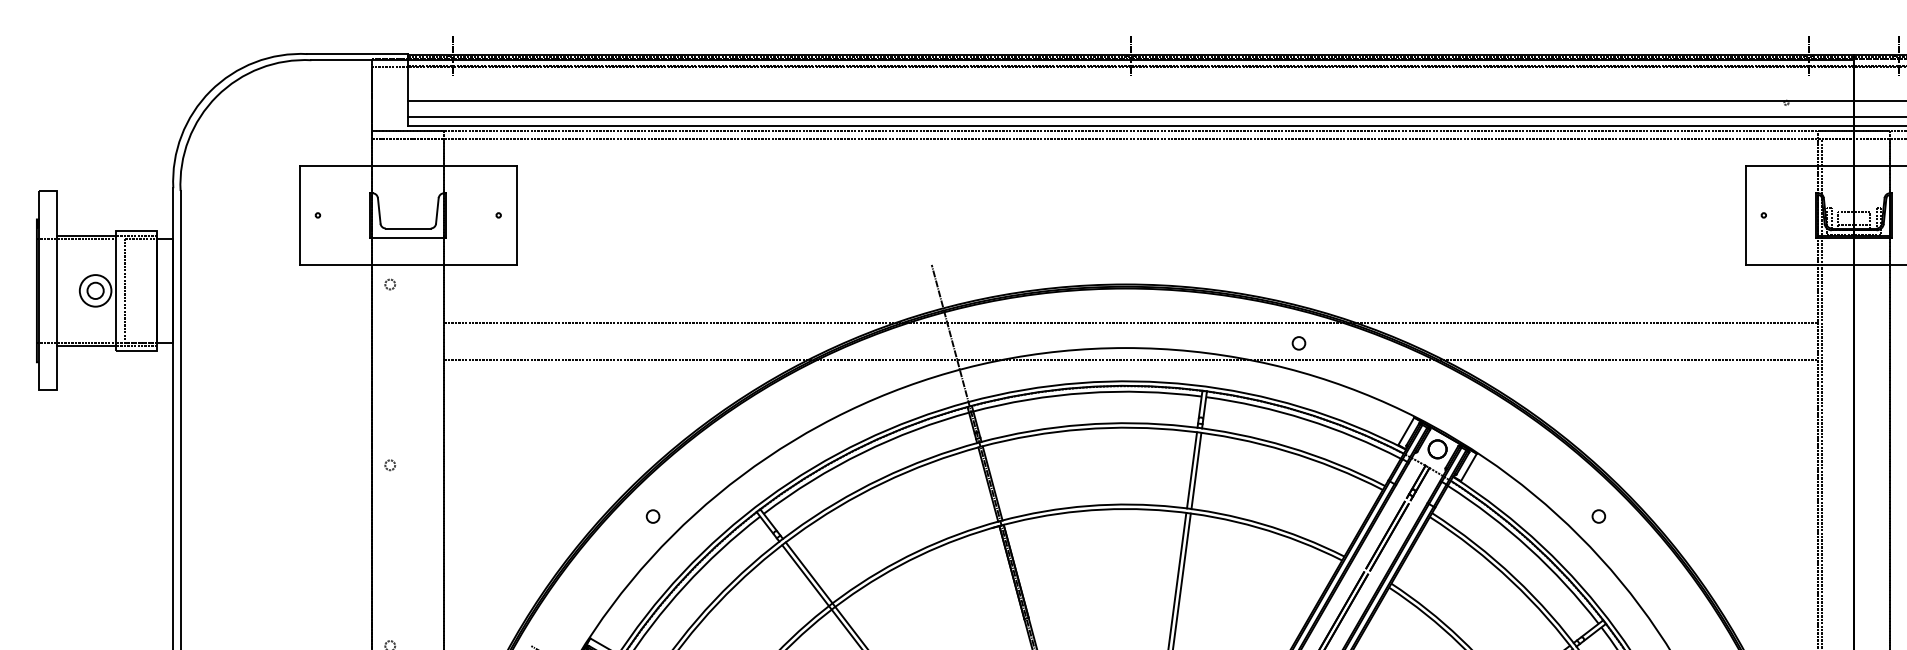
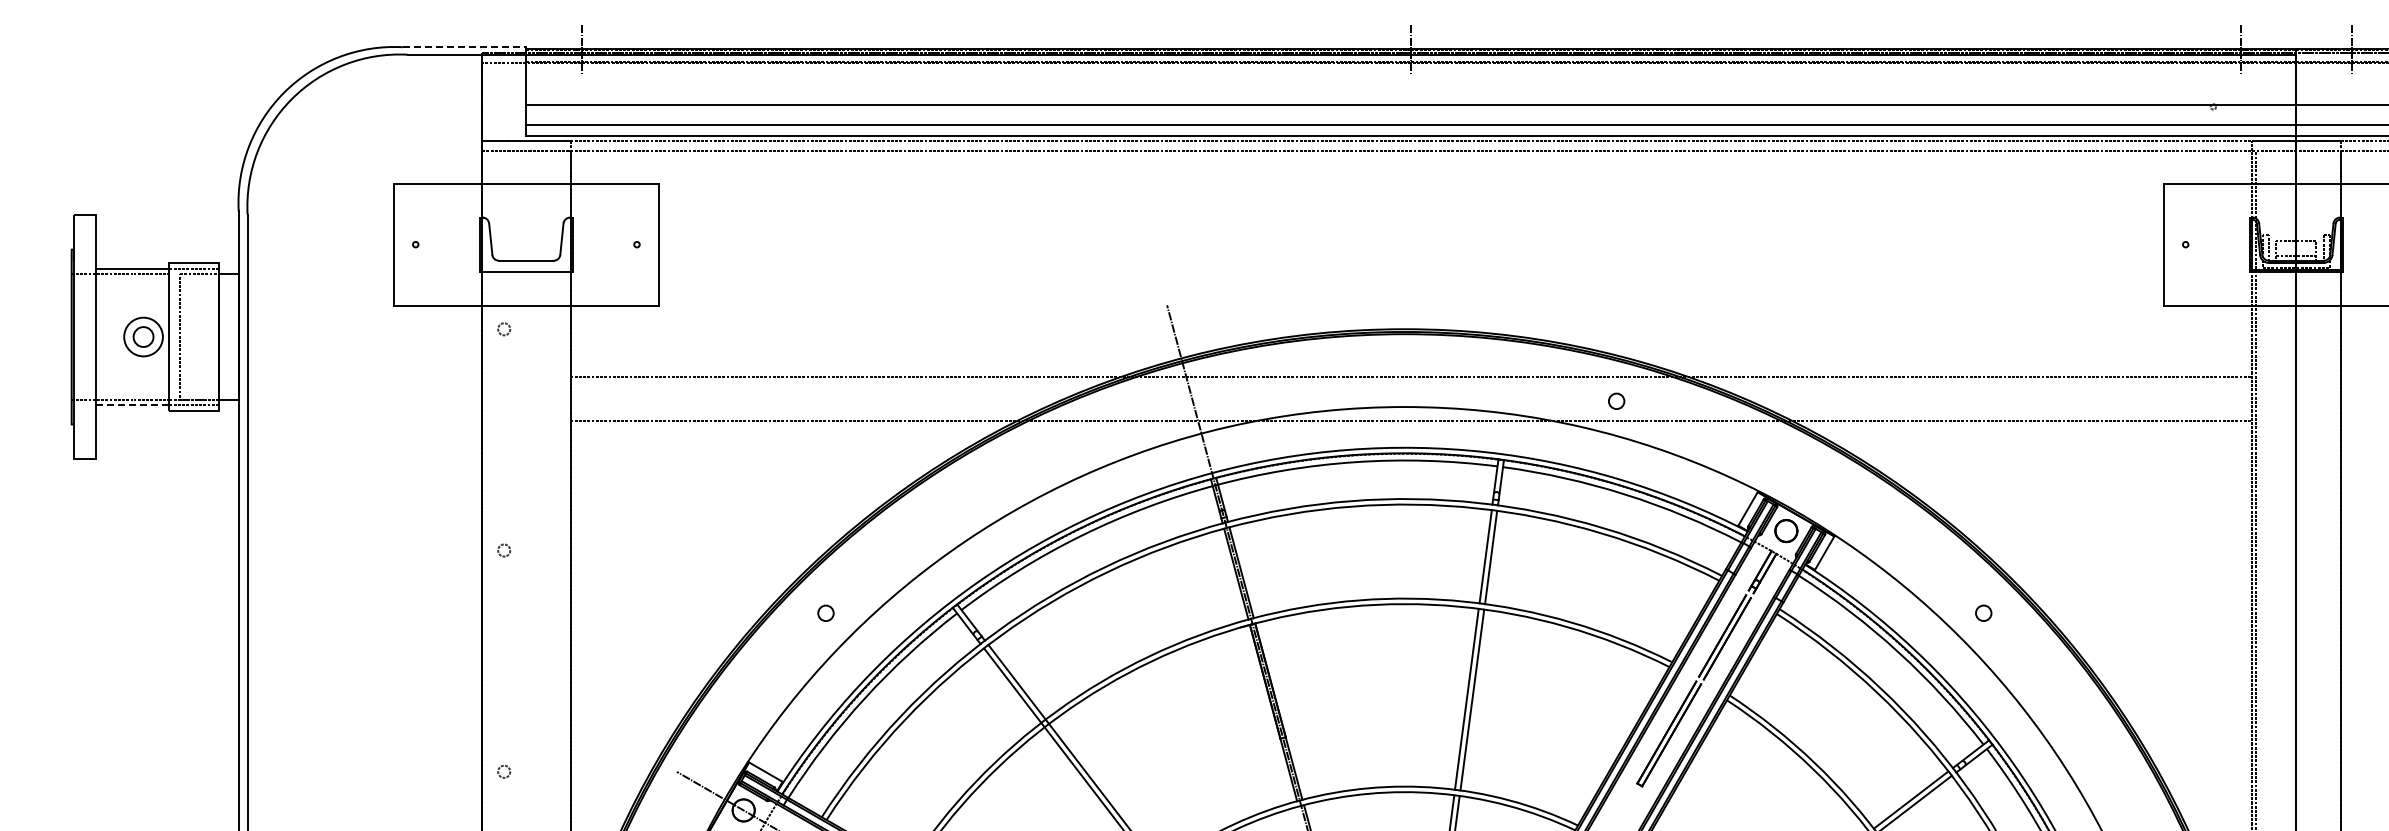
line: (357, 54) -> (464, 47), solid -> dashed
line: (86, 345) -> (132, 404), solid -> dashed

